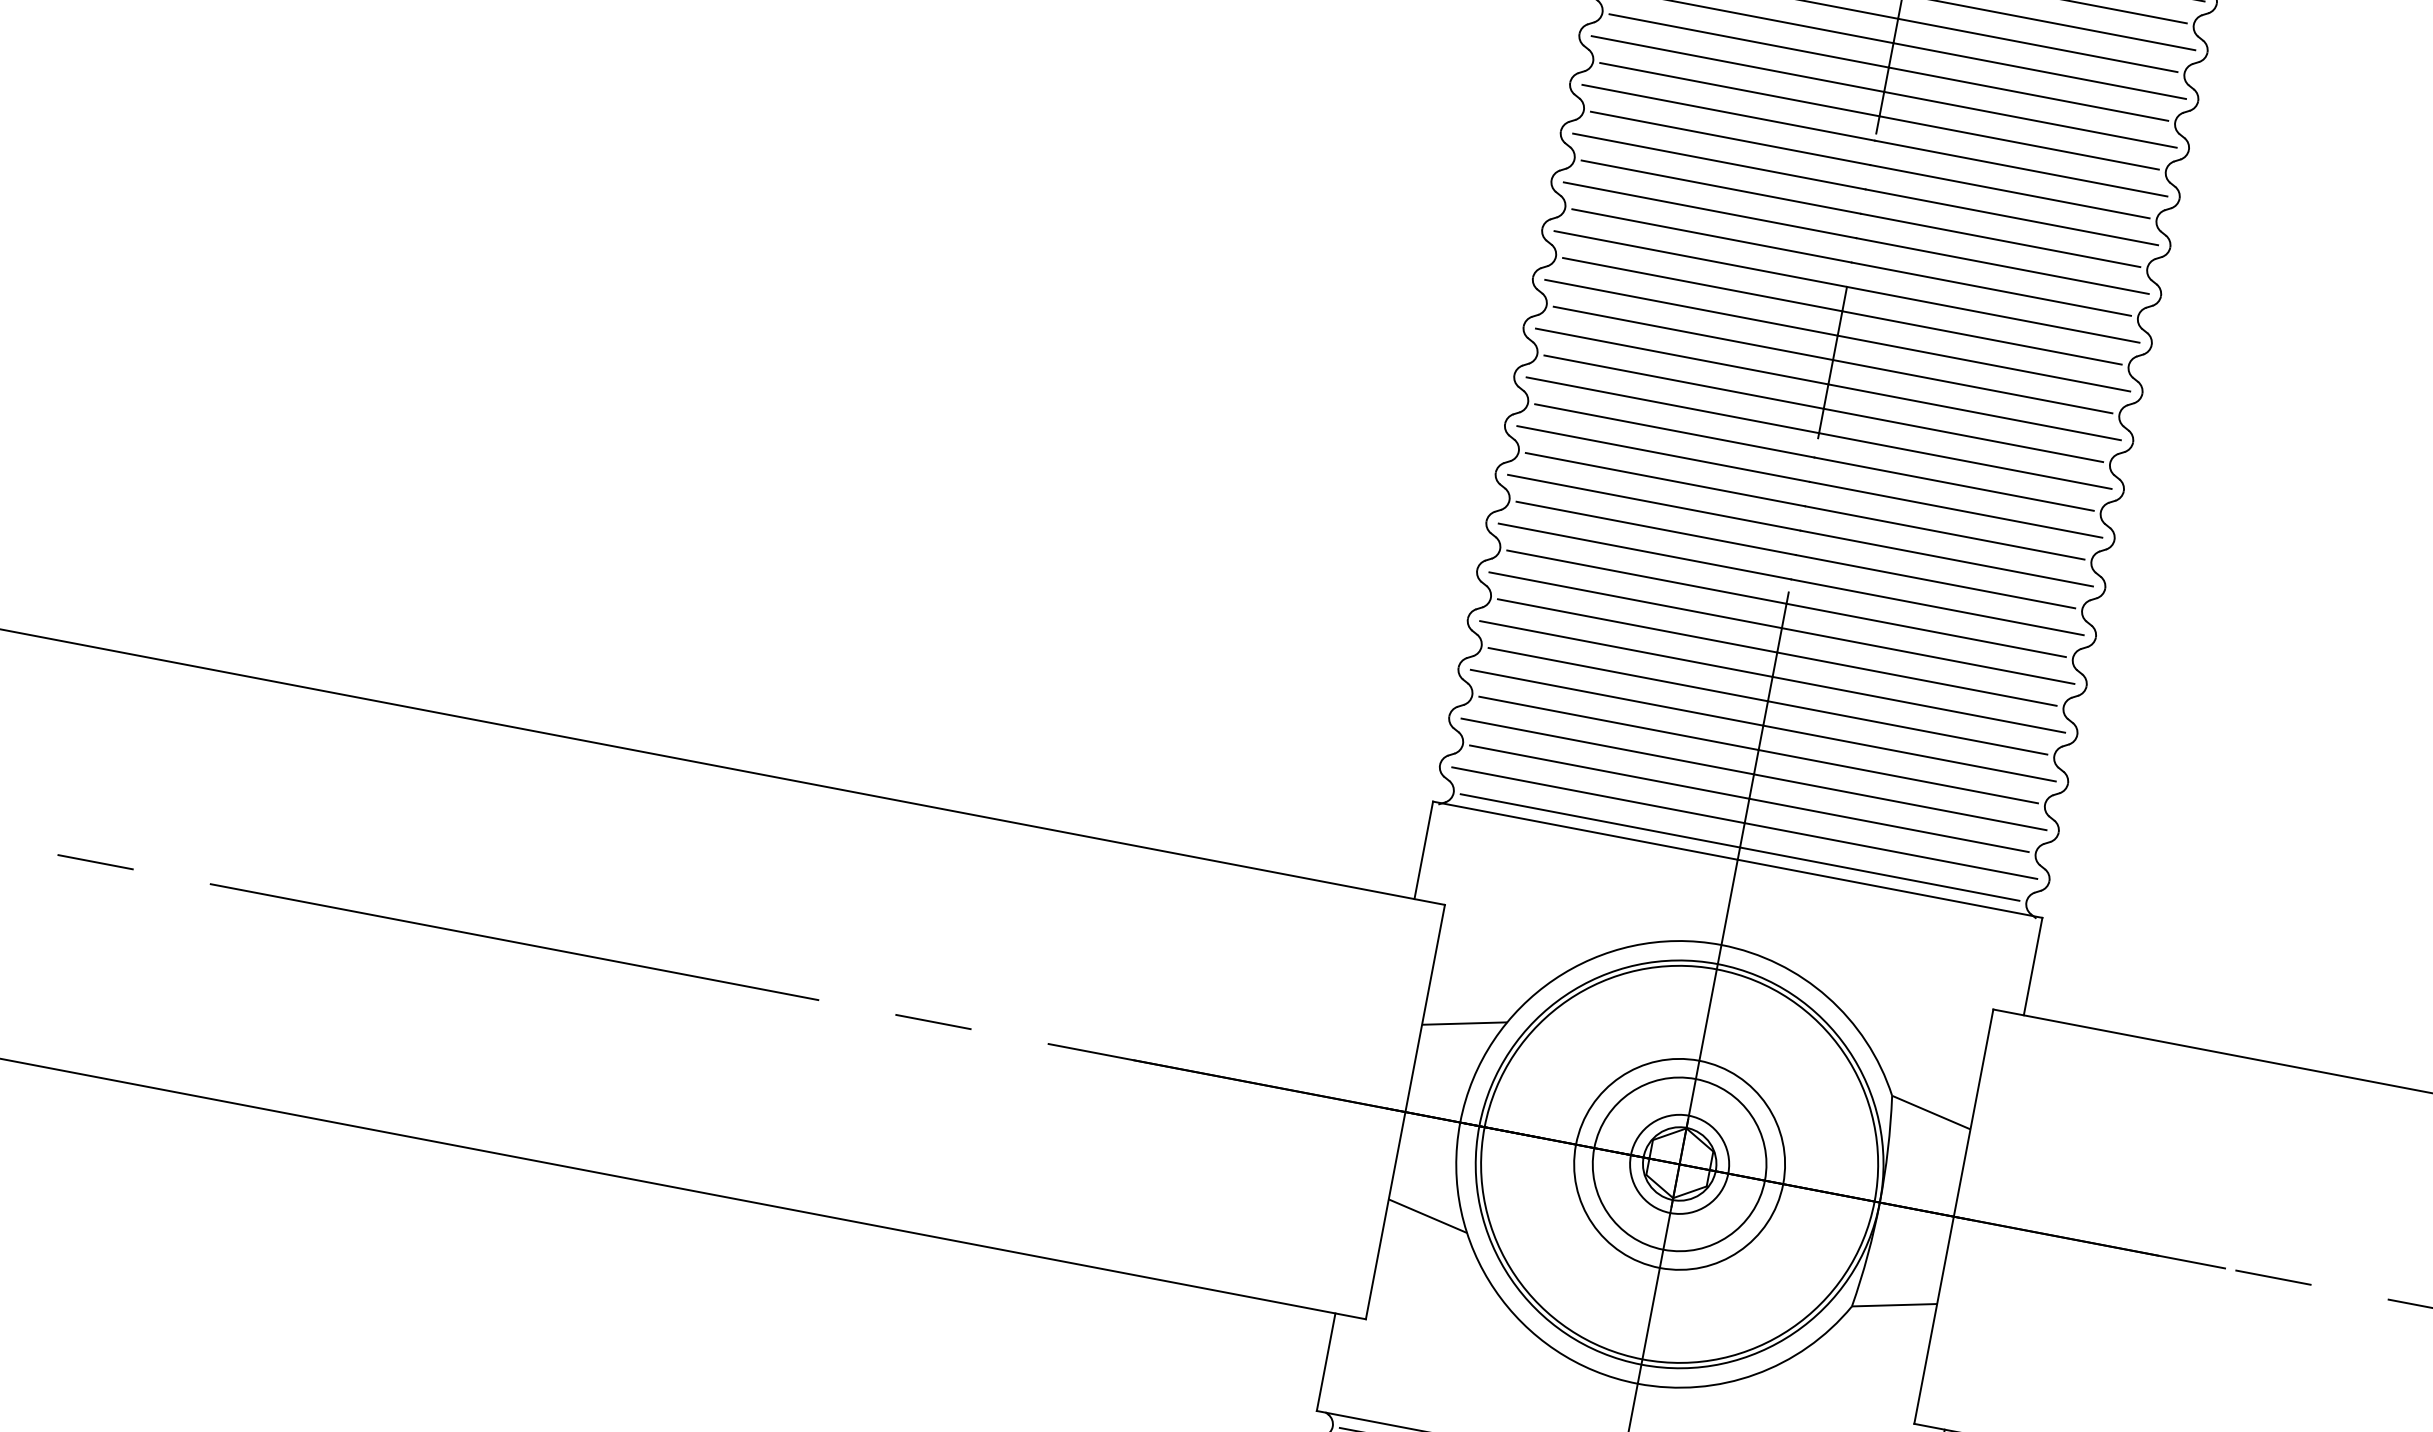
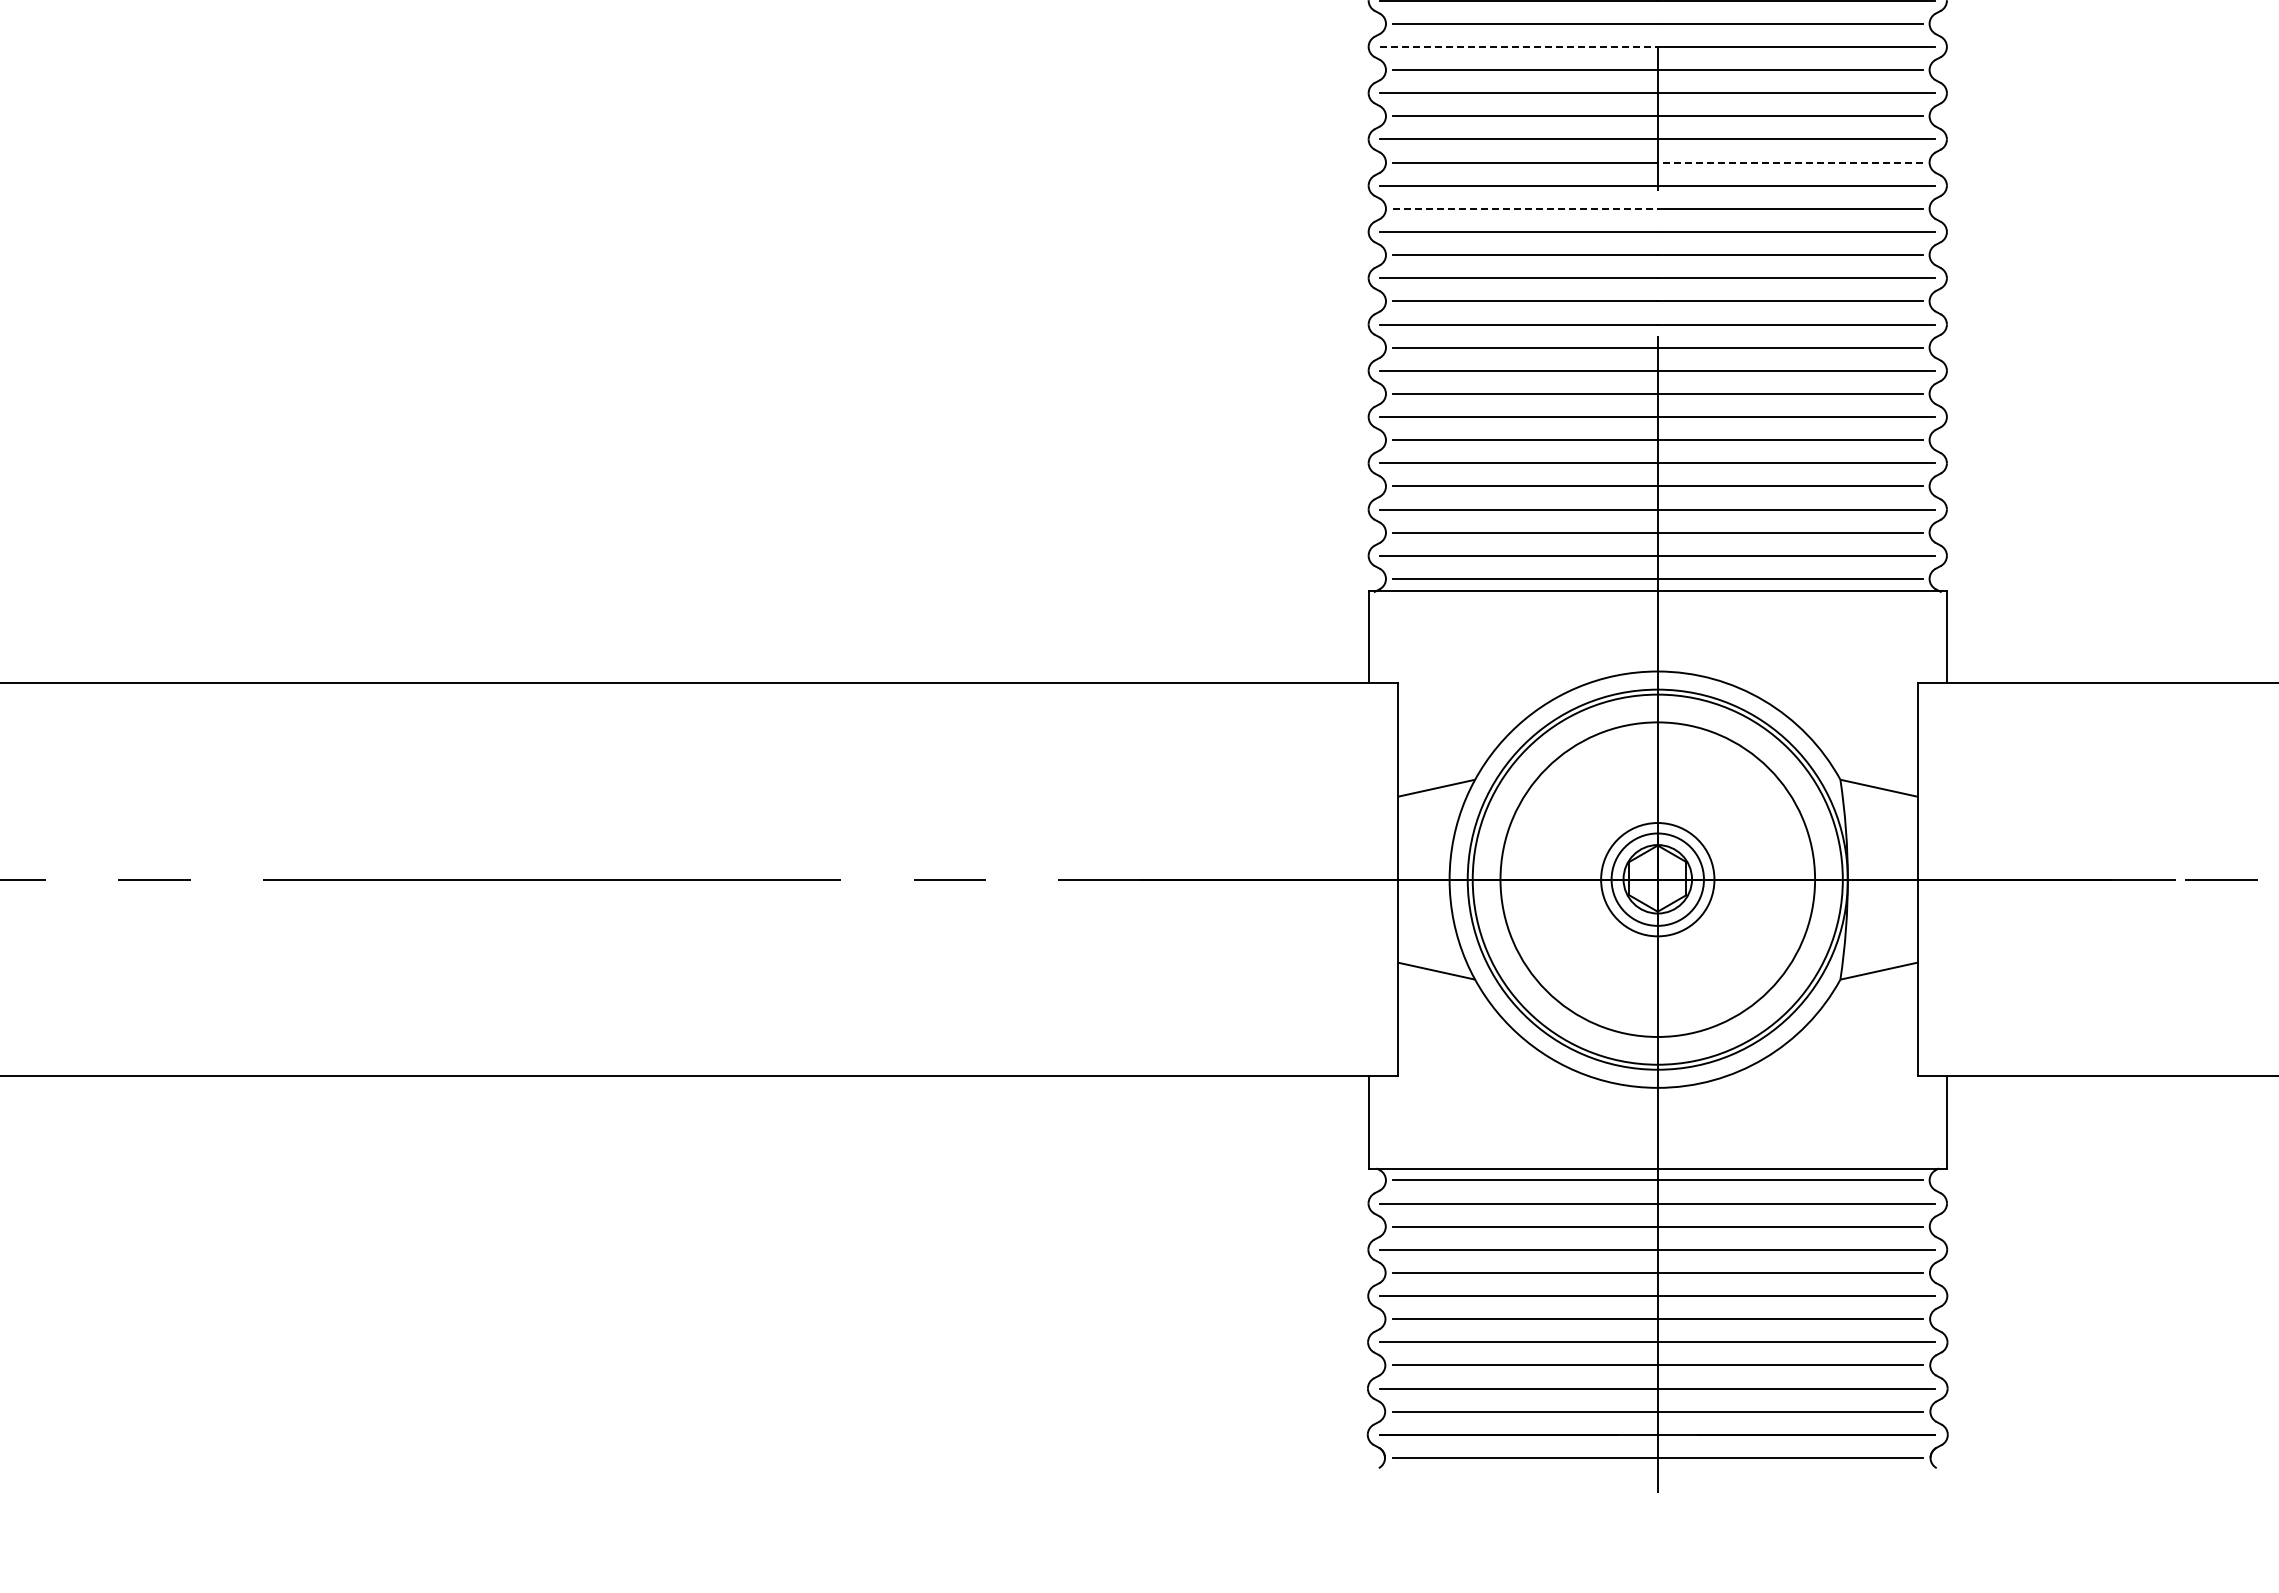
line: (1701, 258) -> (1519, 46), solid -> dashed
line: (1675, 430) -> (1525, 208), solid -> dashed
line: (1963, 435) -> (1790, 162), solid -> dashed
circle: (1679, 1164) -> (1657, 879), size x0.7
circle: (1679, 1164) -> (1657, 879), size x1.6

